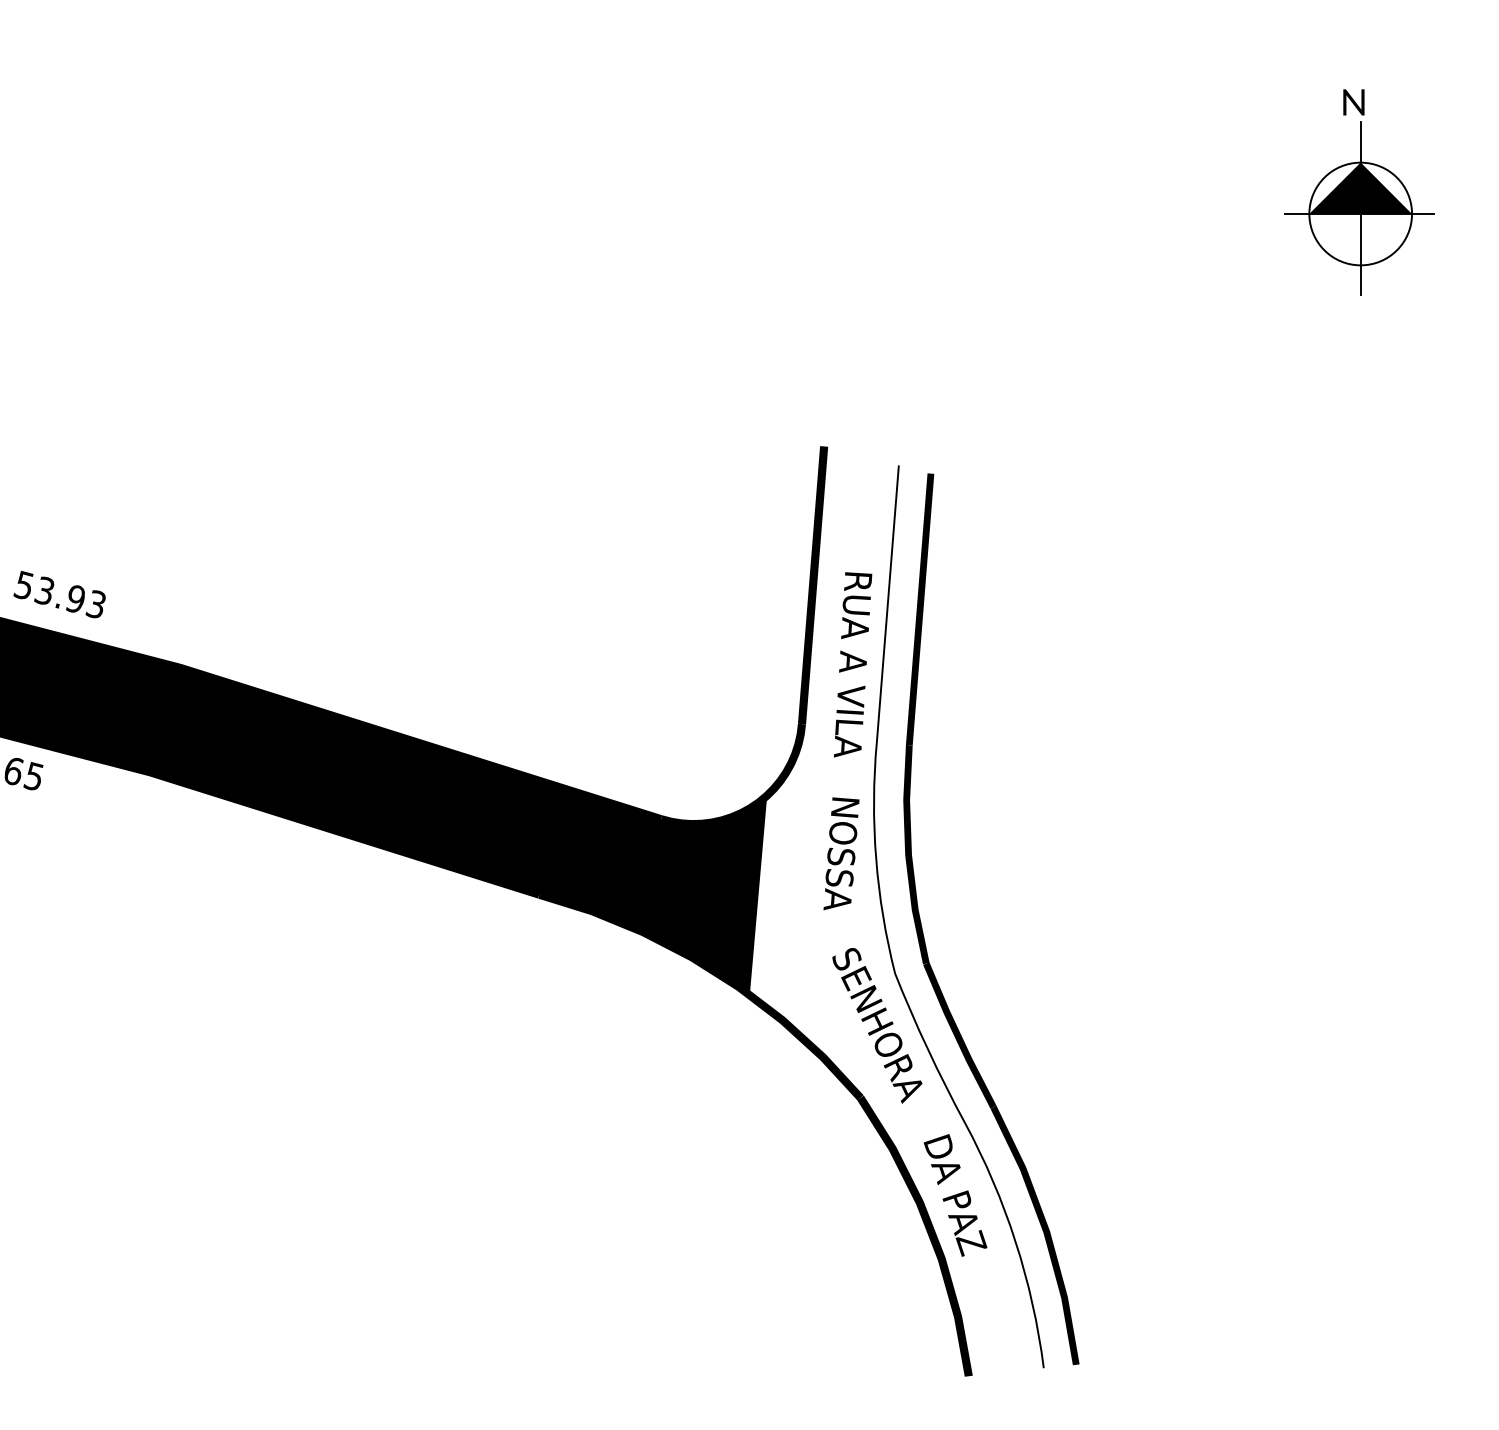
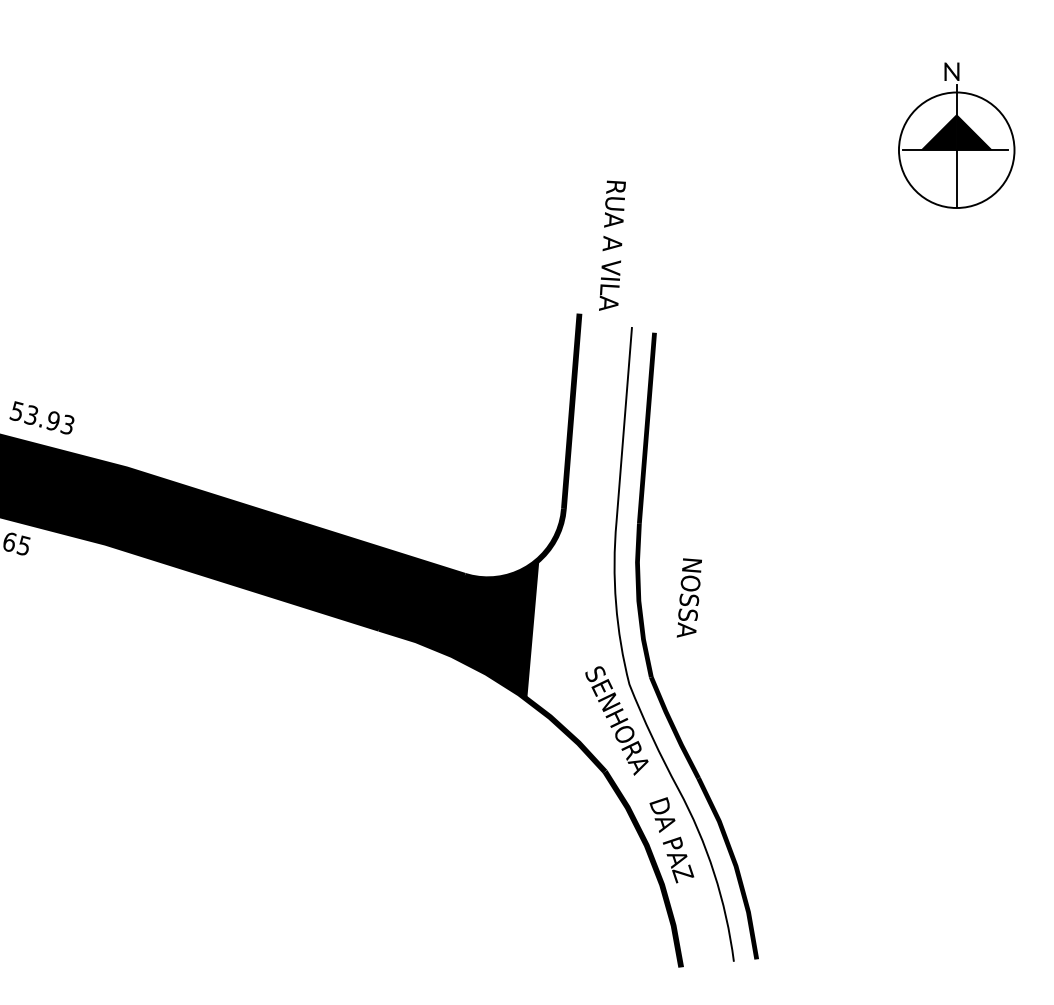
circle: (1360, 213) -> (956, 149), size x1.6
text: (853, 664) -> (612, 245), moved
text: (841, 853) -> (689, 597), moved

